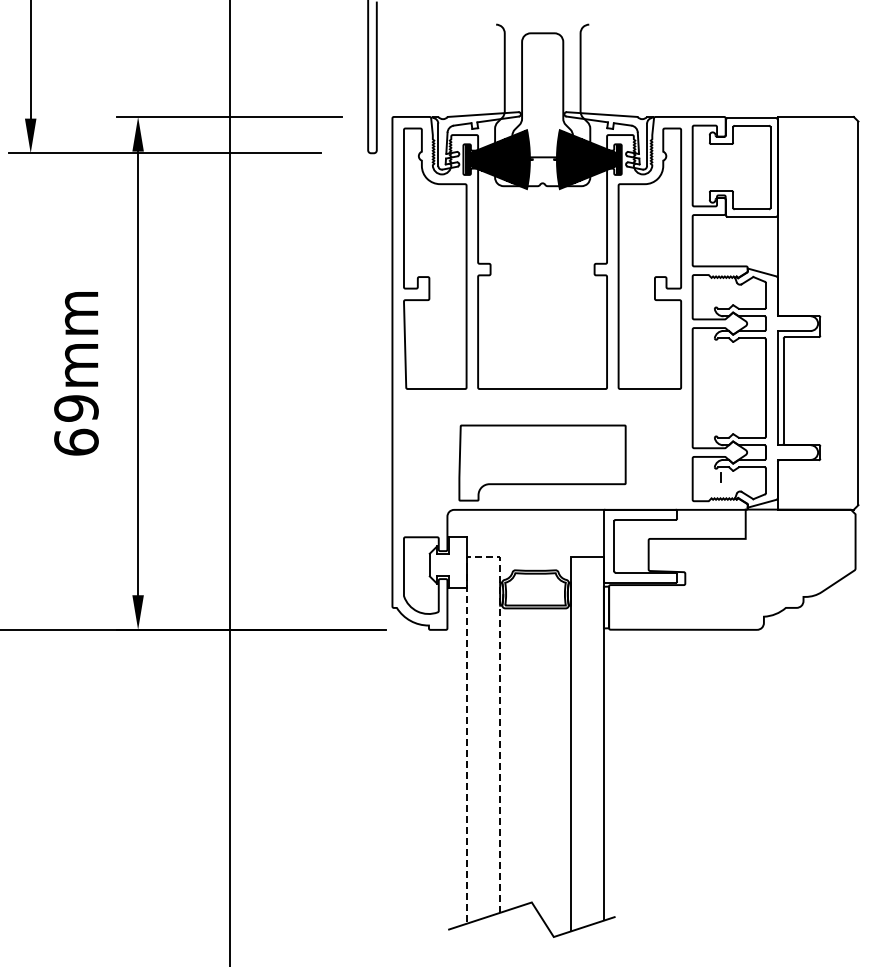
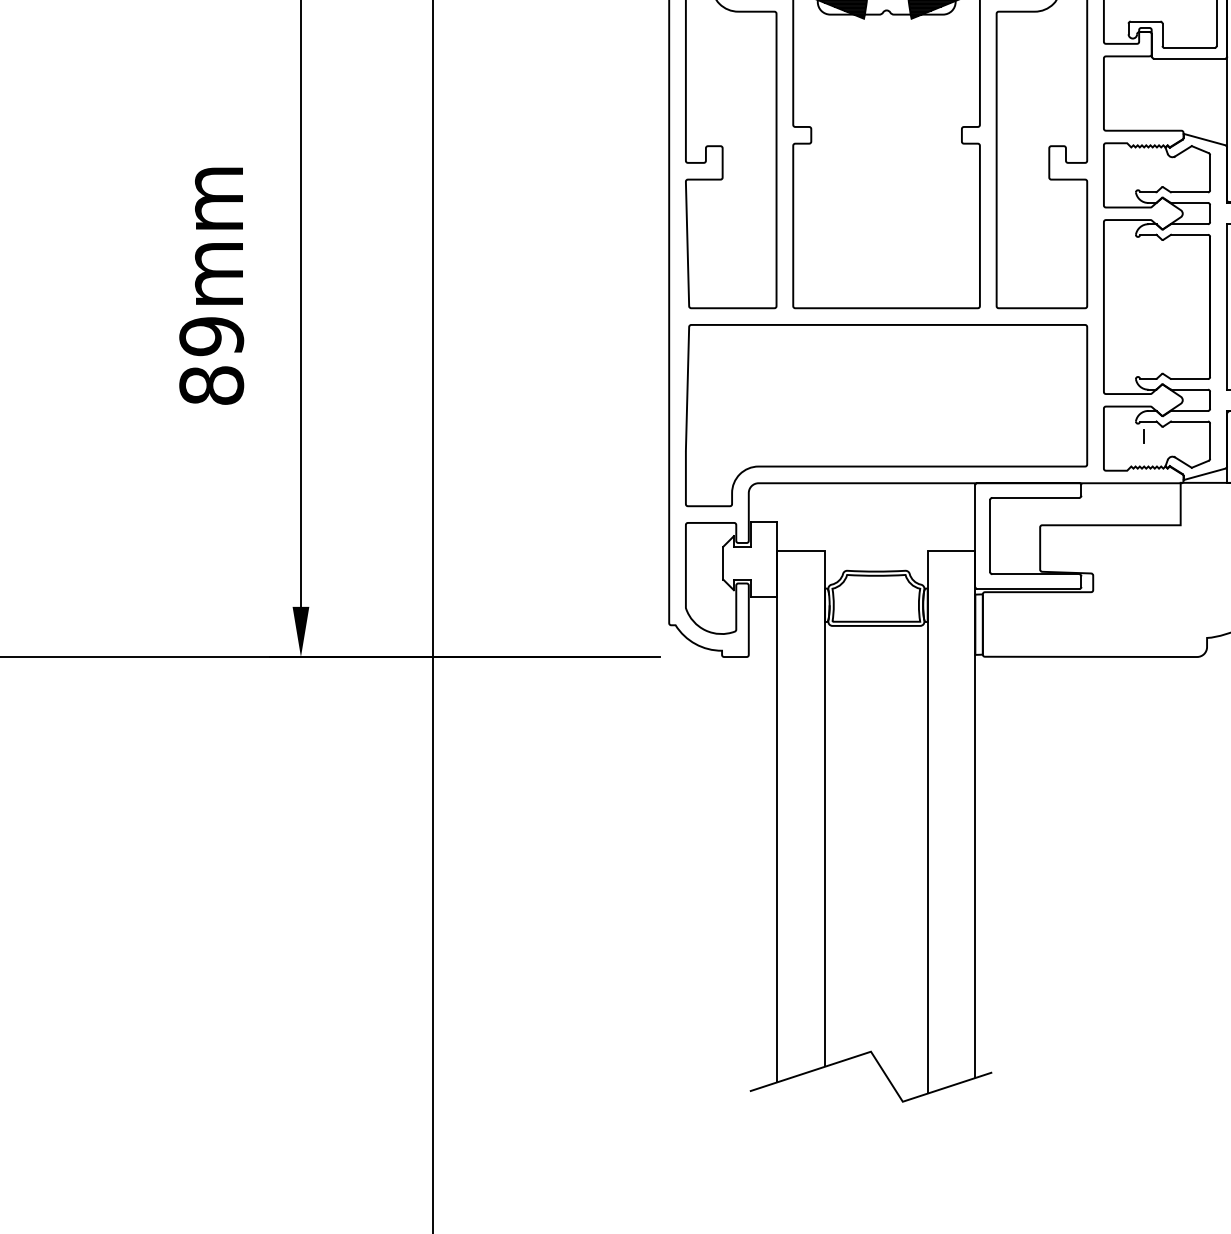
text: (76, 441) -> (211, 384), 69mm -> 89mm
part: (542, 462) -> (886, 414), size x1.67
line: (478, 556) -> (793, 550), dashed -> solid

